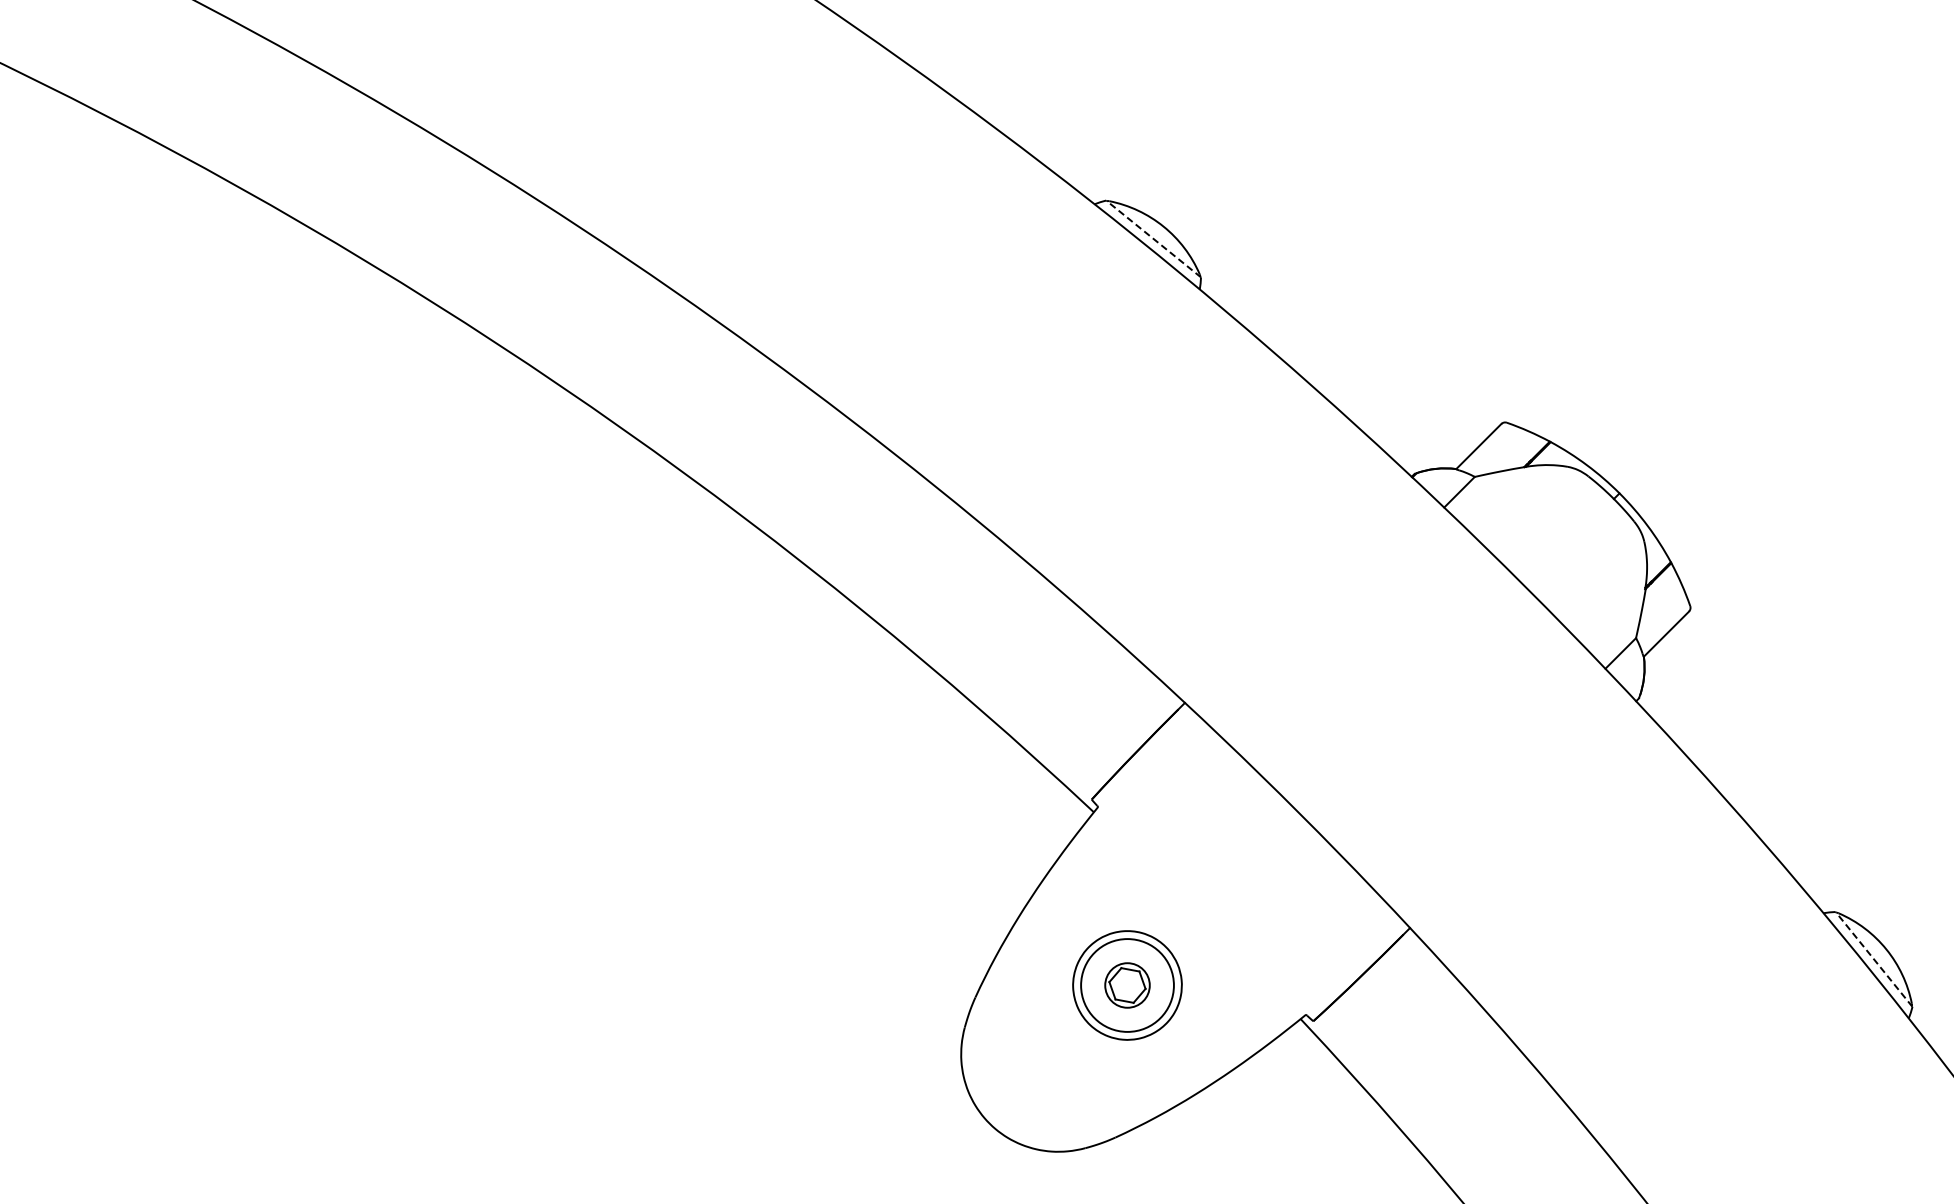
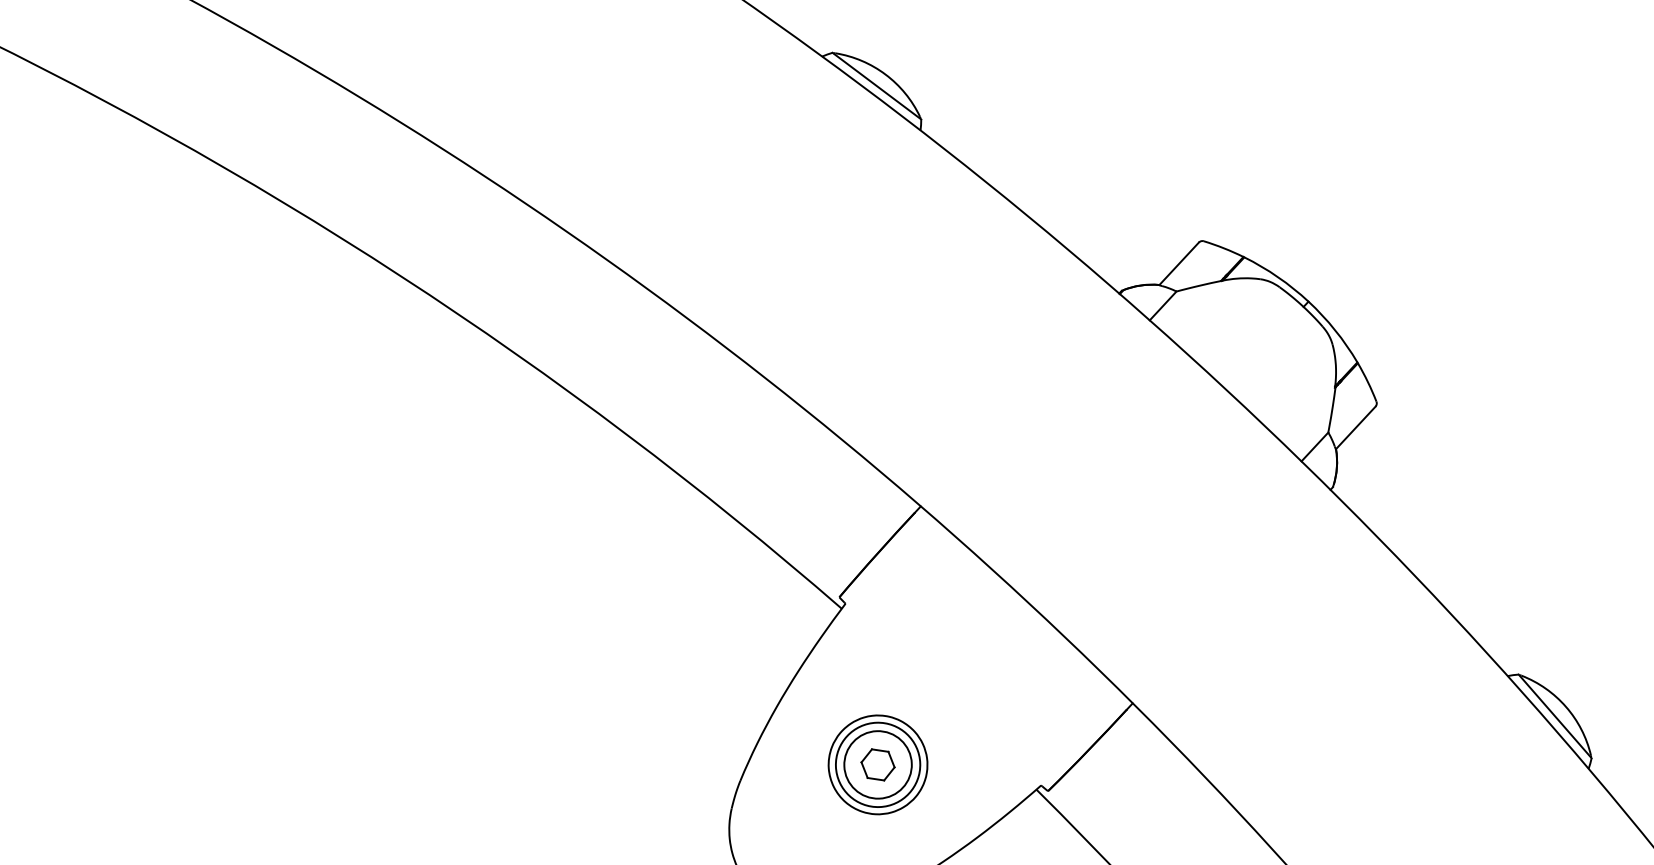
line: (1153, 238) -> (876, 85), dashed -> solid
line: (1873, 959) -> (1554, 716), dashed -> solid
circle: (1127, 985) -> (878, 764), size x1.67

